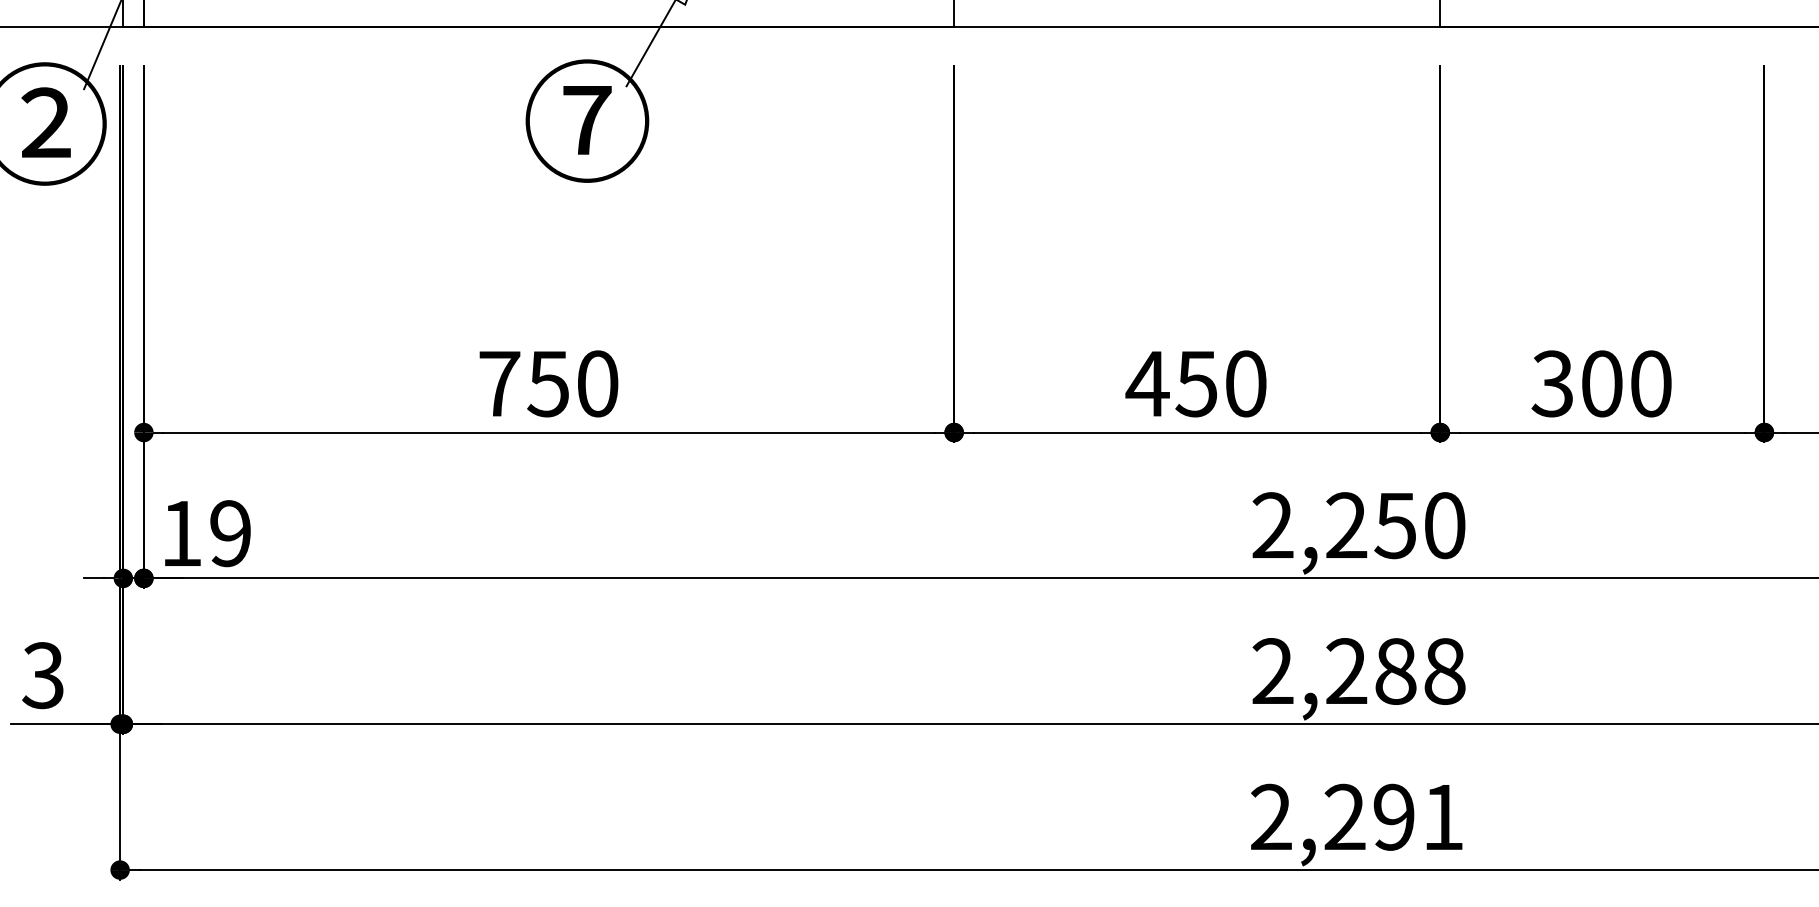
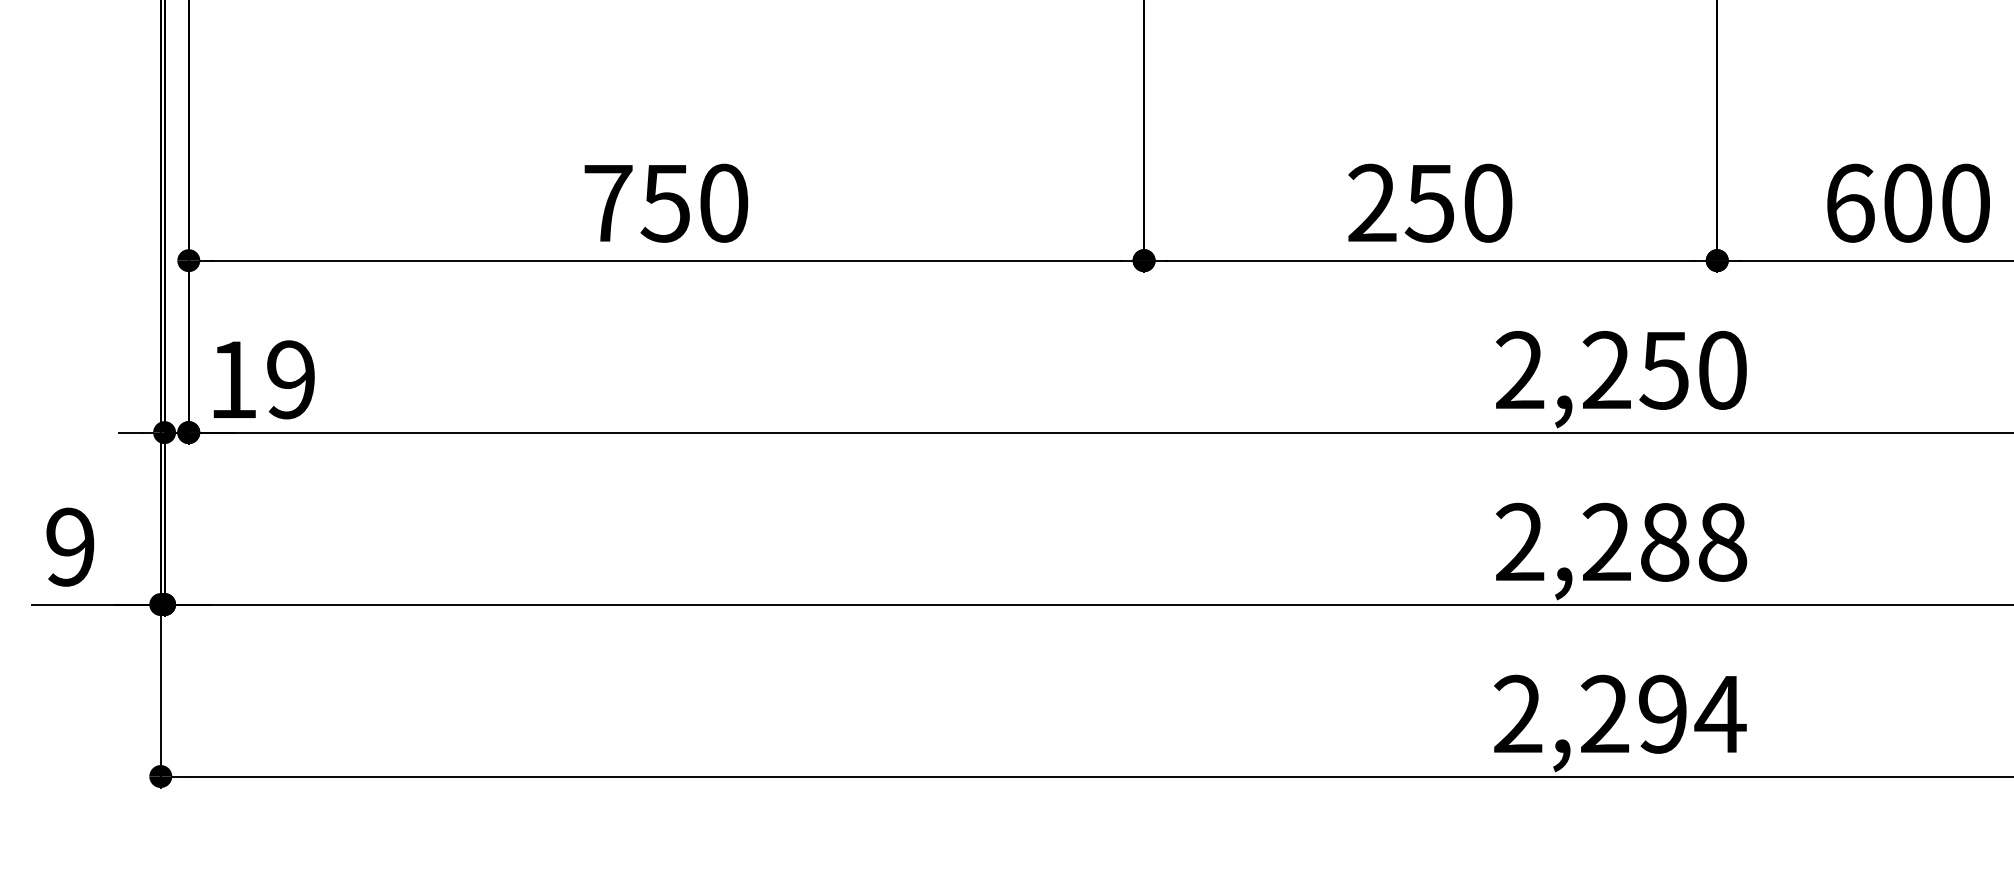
text: (1147, 383) -> (1372, 202), 450 -> 250
text: (1552, 383) -> (1849, 202), 300 -> 600
text: (42, 675) -> (69, 547), 3 -> 9
text: (1442, 817) -> (1719, 714), 2,291 -> 2,294

